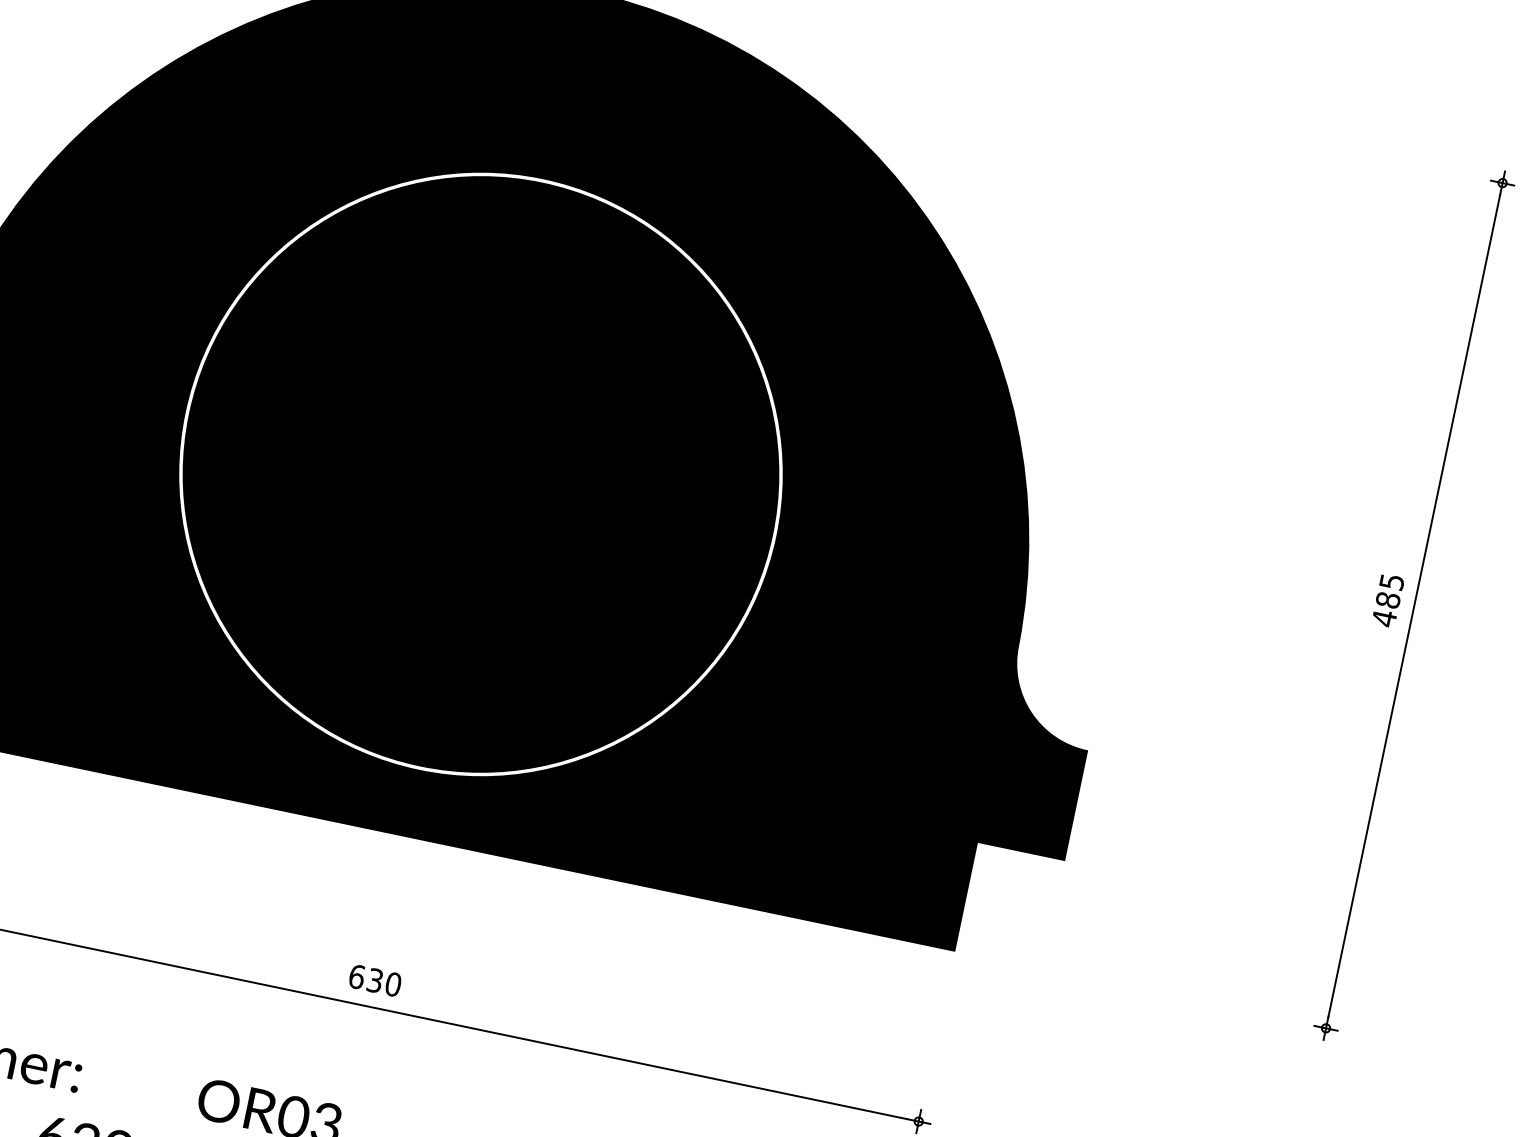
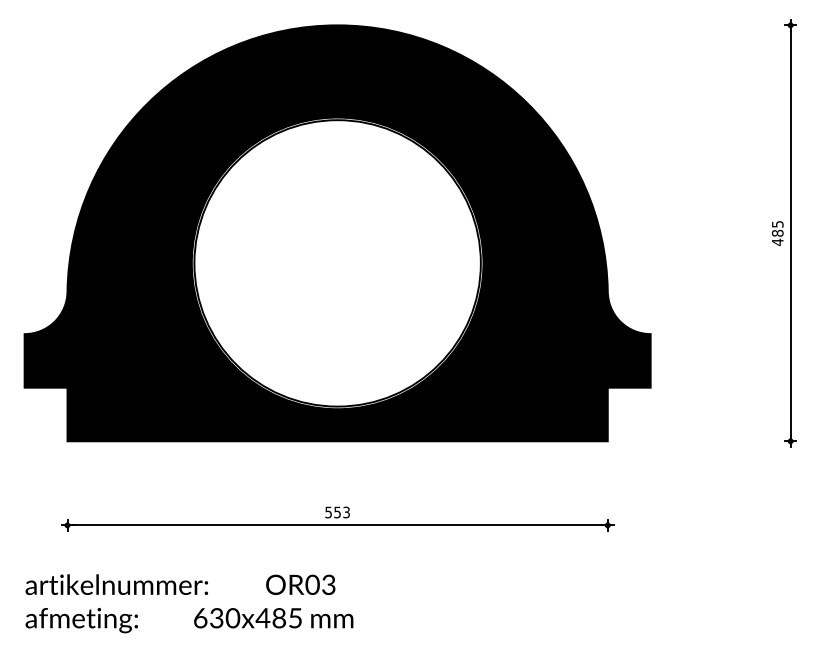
fill: (480, 474) -> (337, 263), removed
text: (374, 980) -> (337, 512), 630 -> 553

